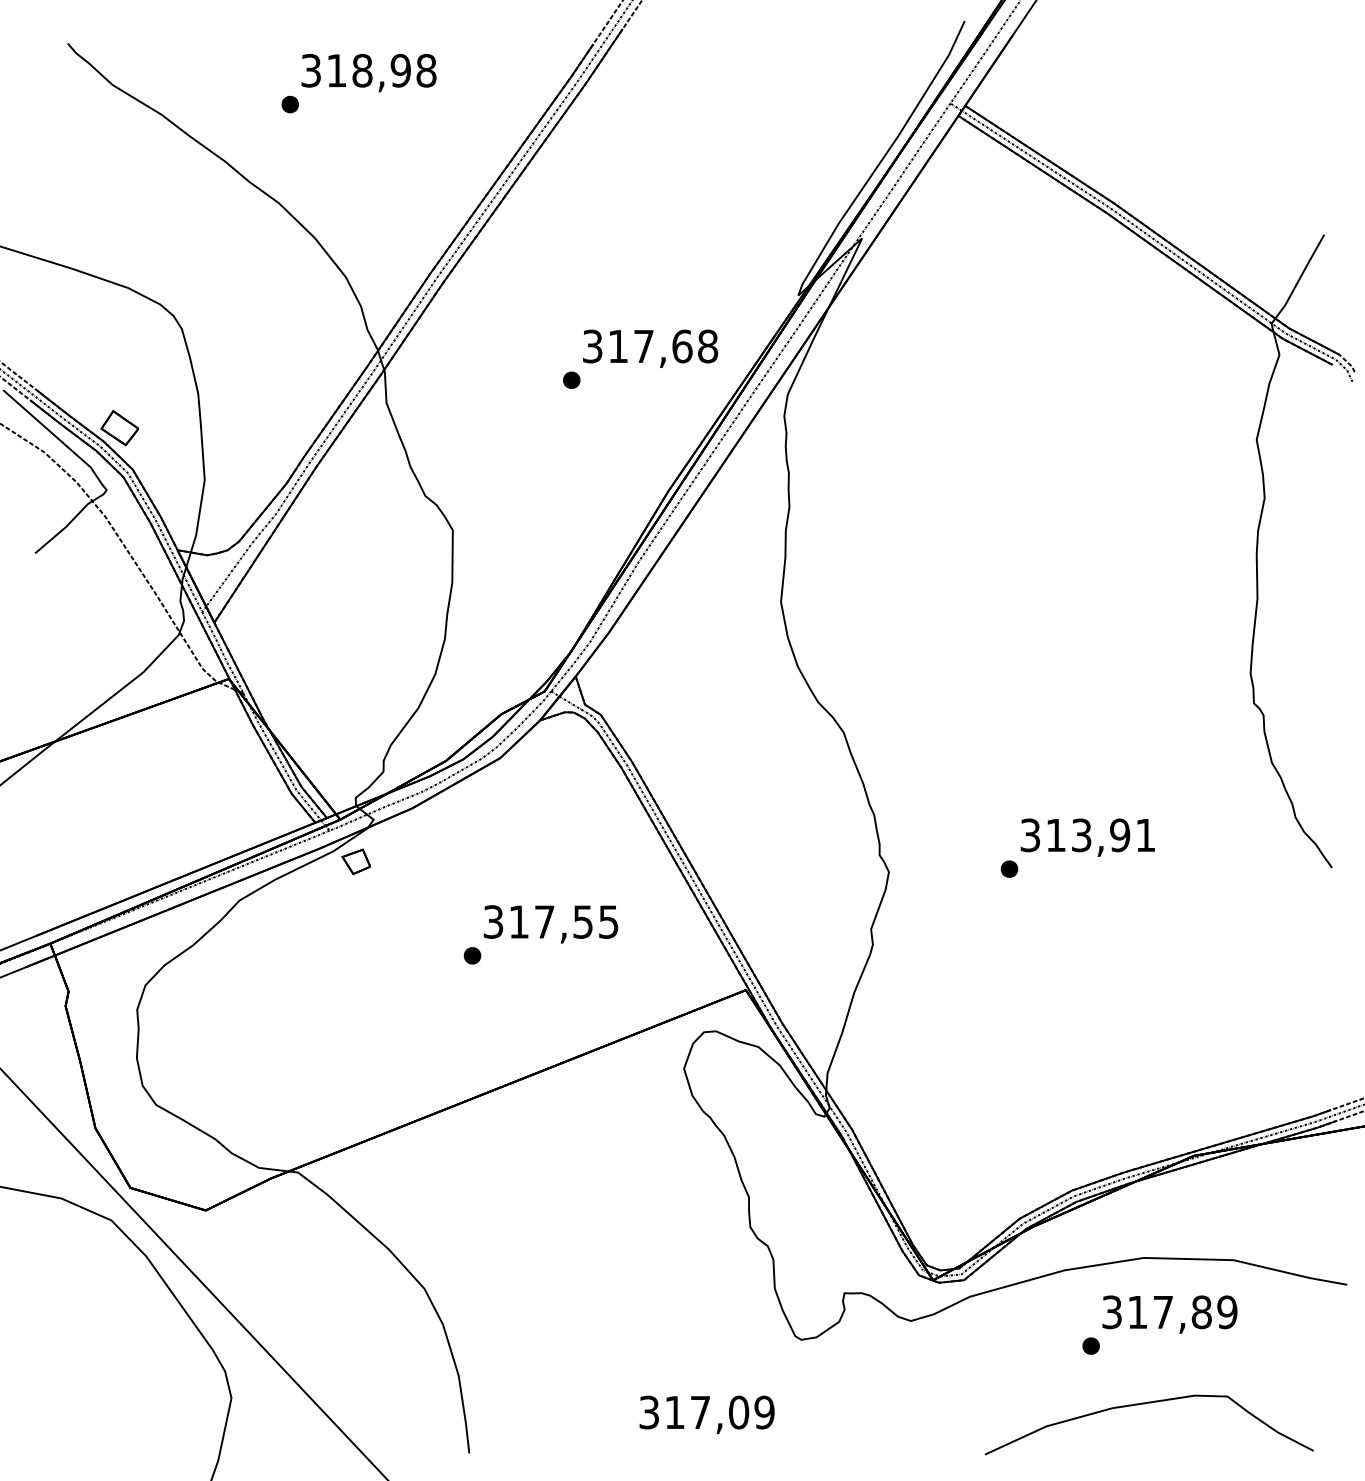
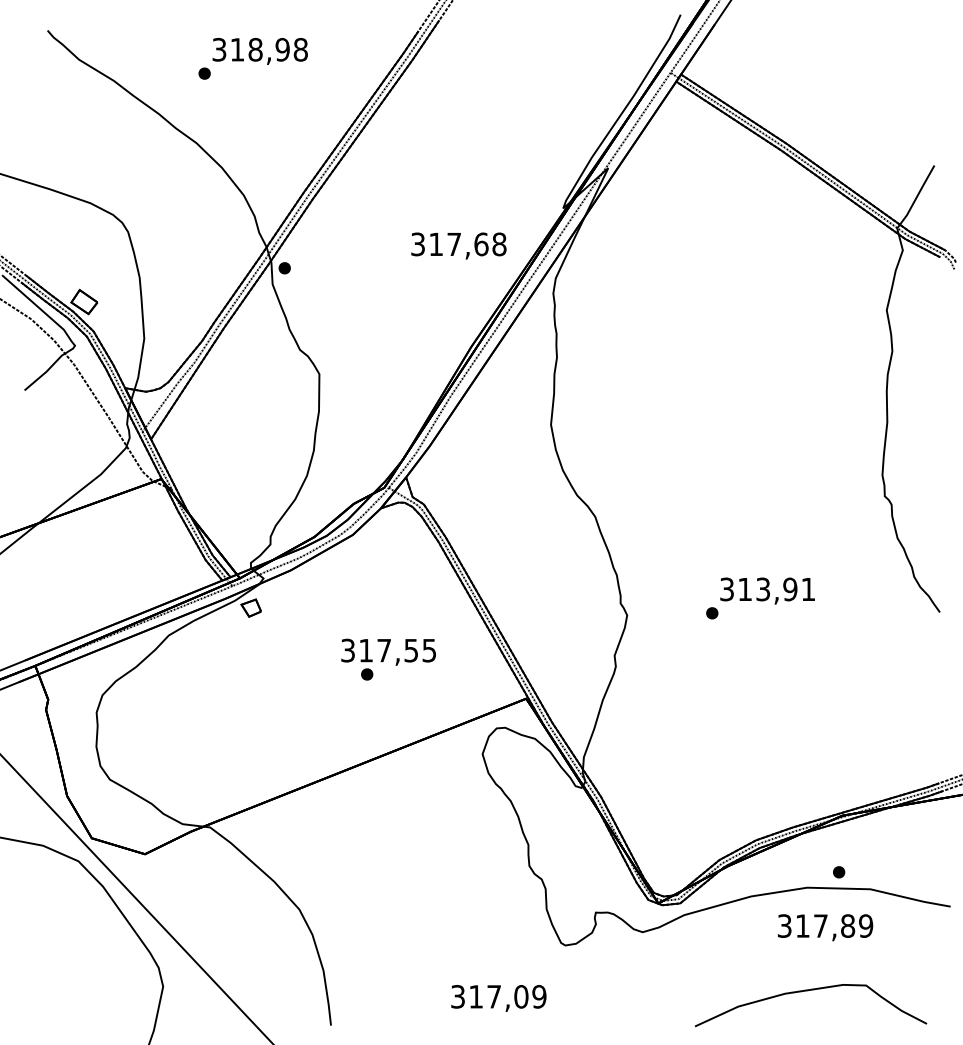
part: (571, 379) -> (284, 267), moved
part: (472, 955) -> (367, 674), moved
part: (1090, 1345) -> (838, 871), moved

